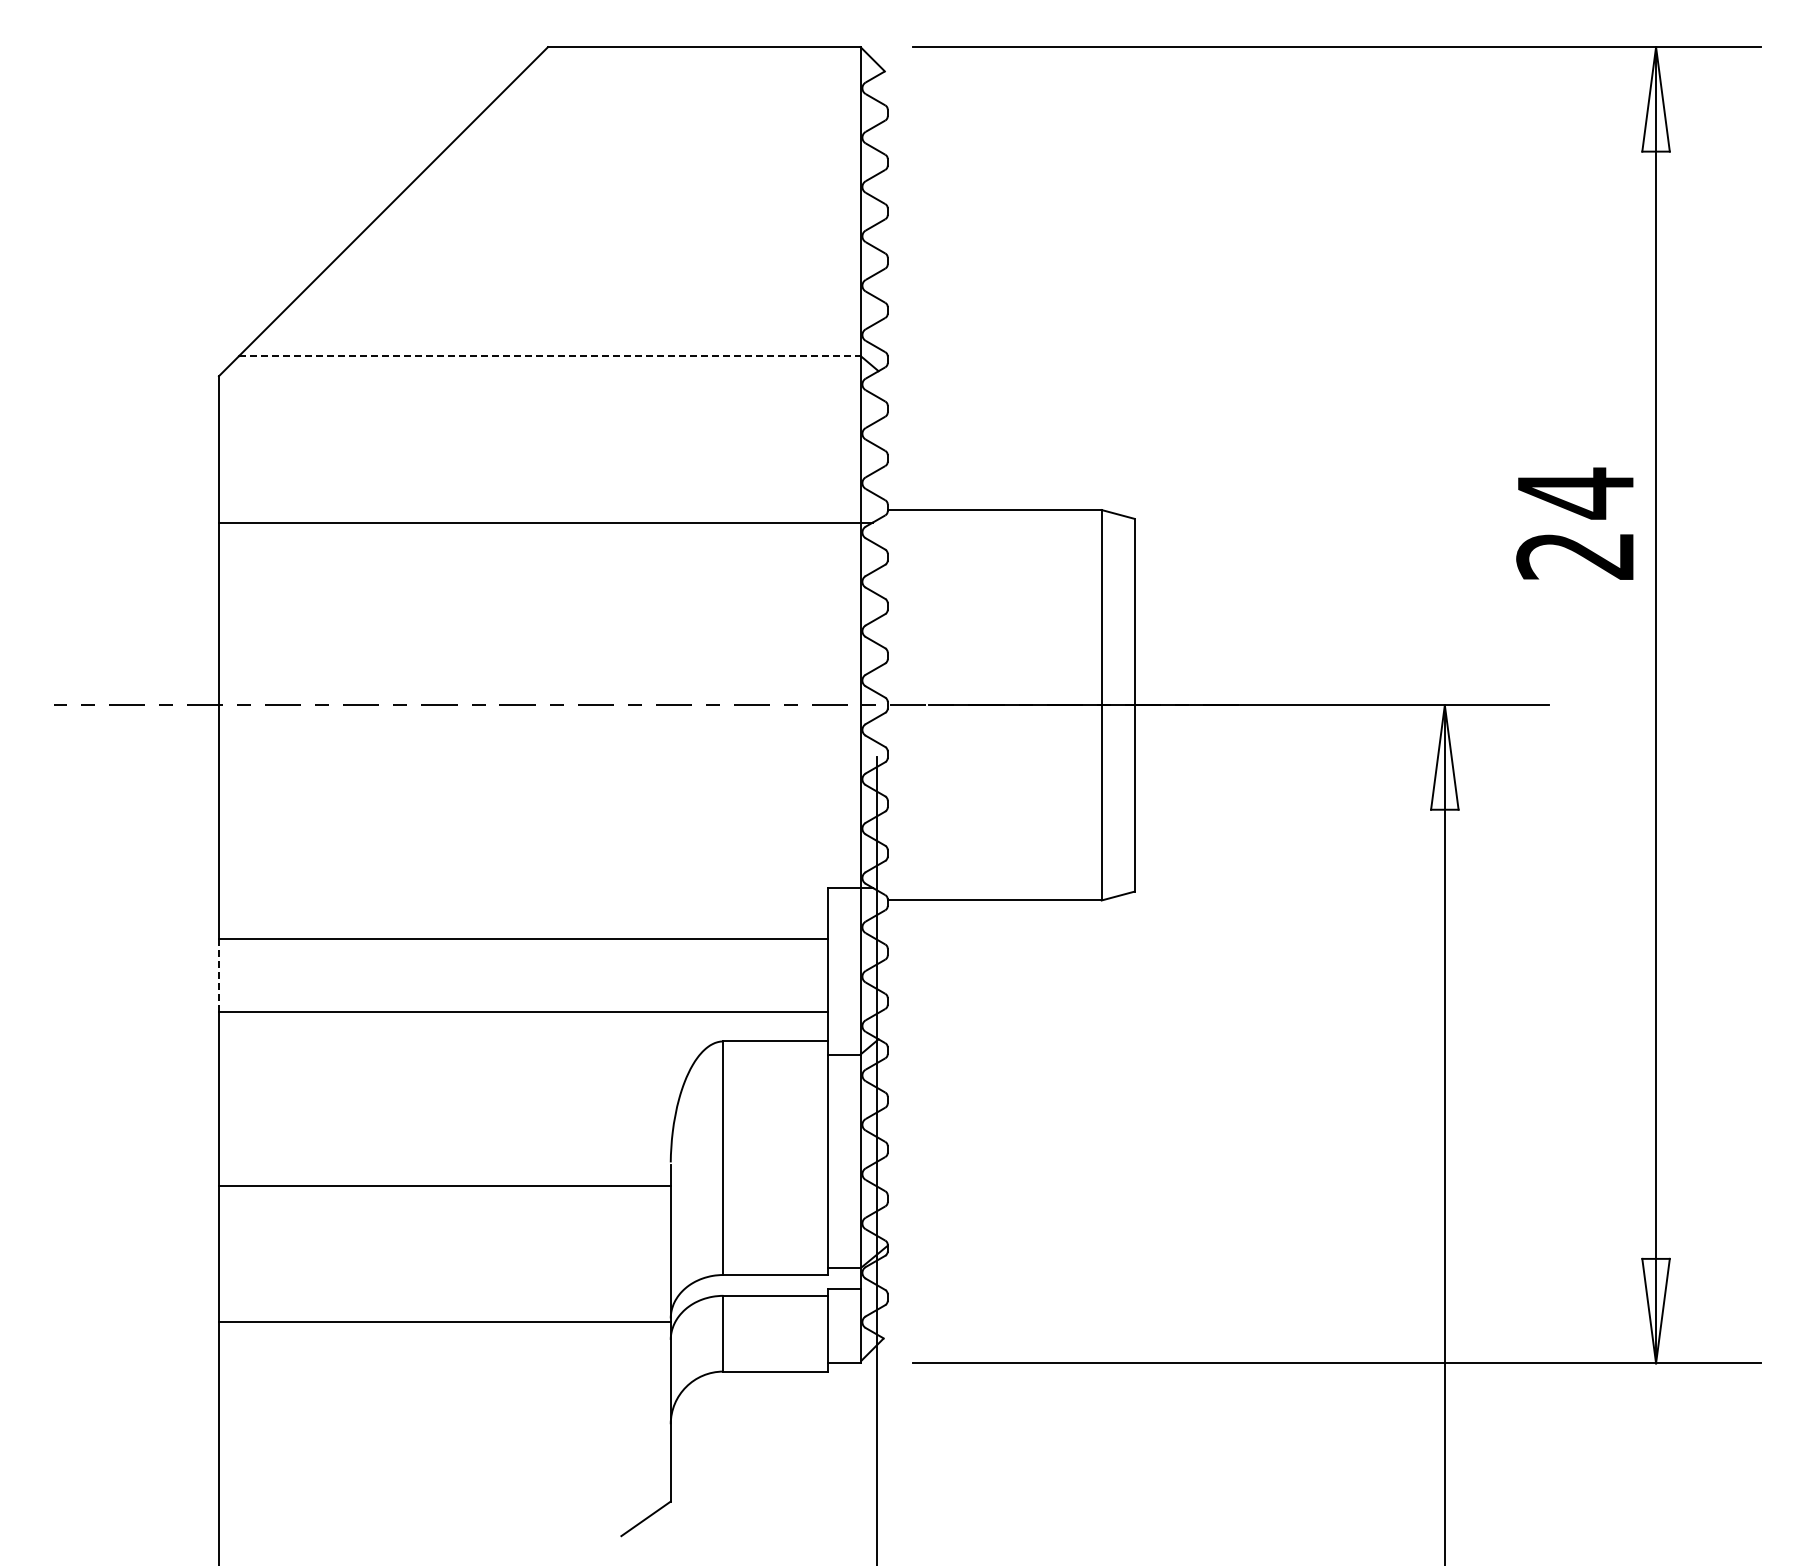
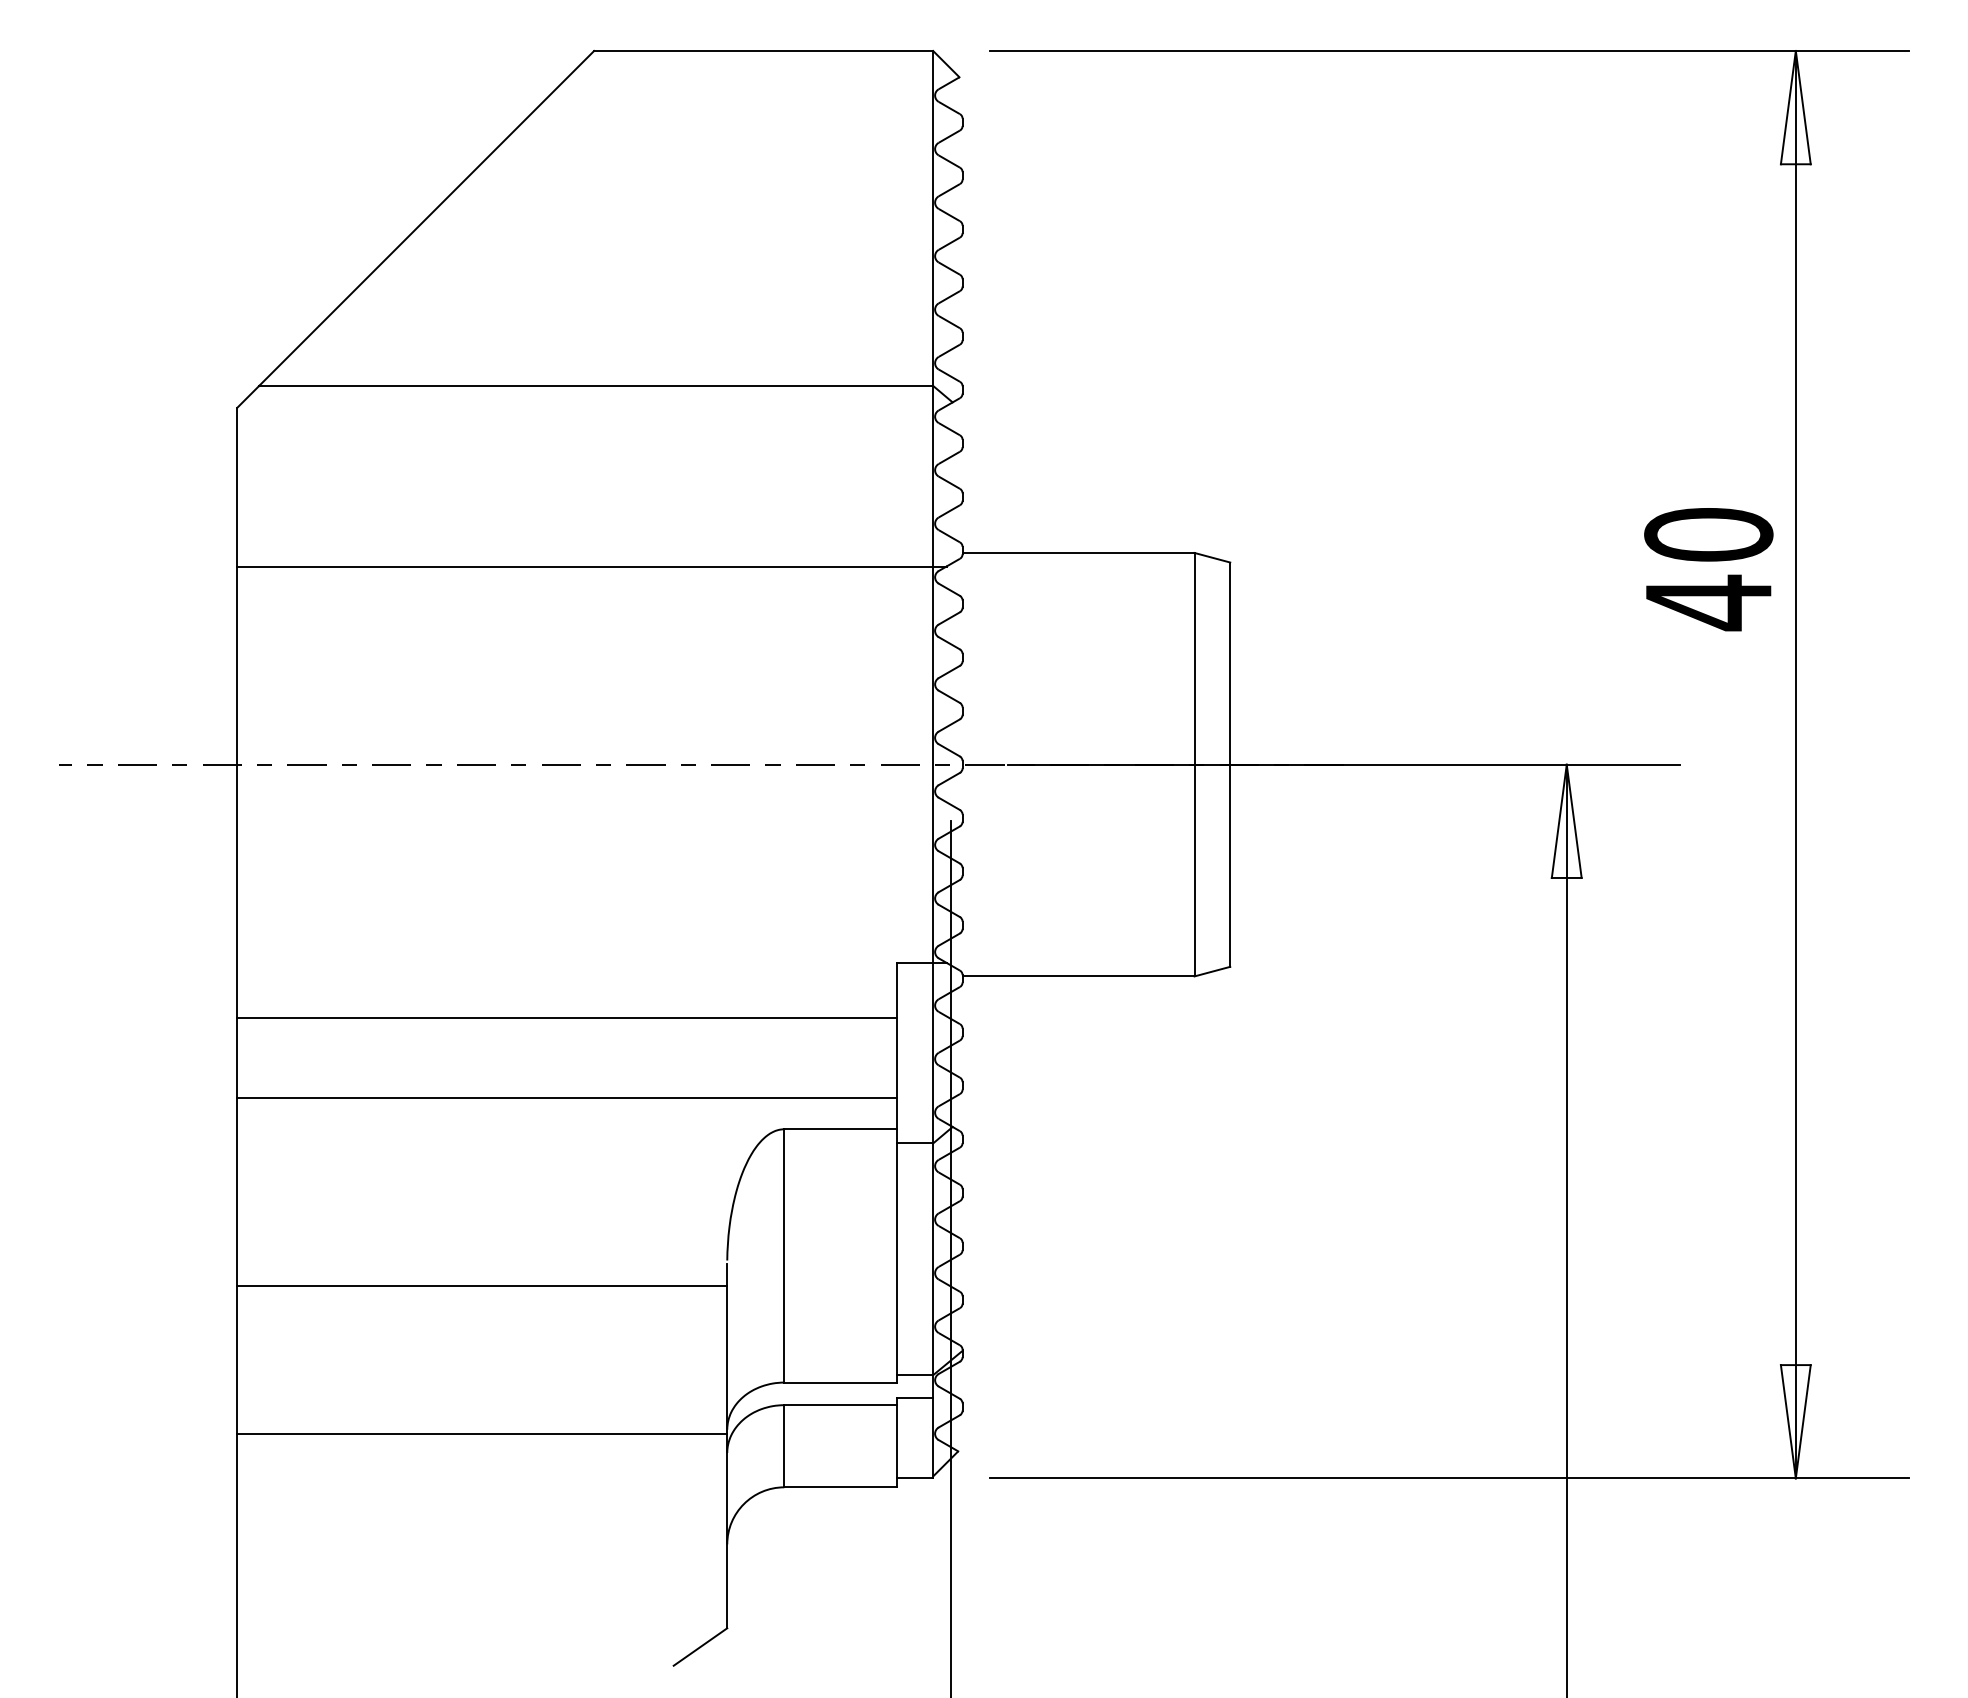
line: (549, 356) -> (595, 386), dashed -> solid
text: (1575, 524) -> (1708, 568), 24 -> 40
line: (218, 975) -> (236, 1057), dashed -> solid

